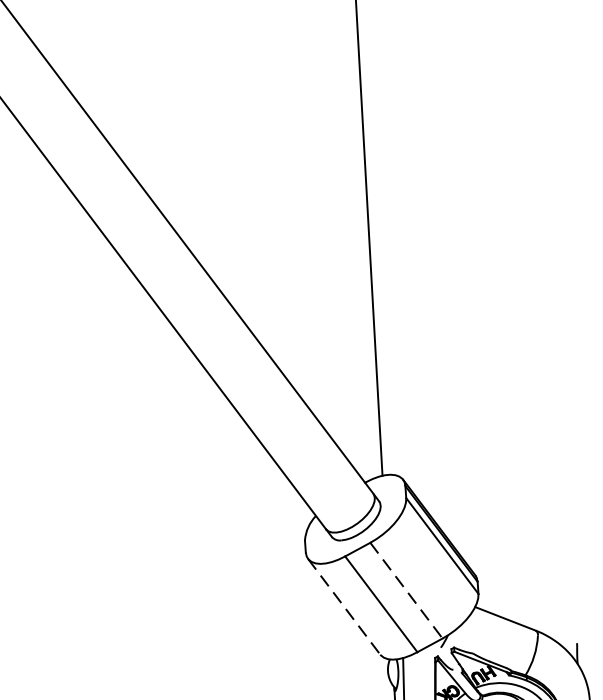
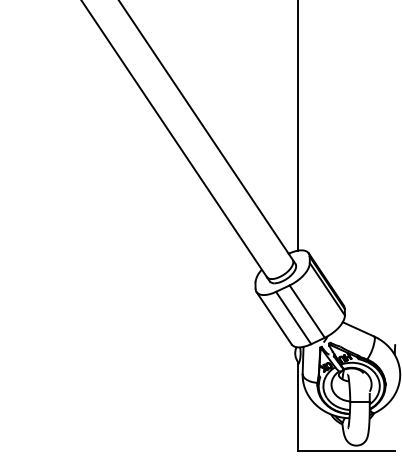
line: (406, 590) -> (307, 311), dashed -> solid
line: (344, 607) -> (274, 318), dashed -> solid

